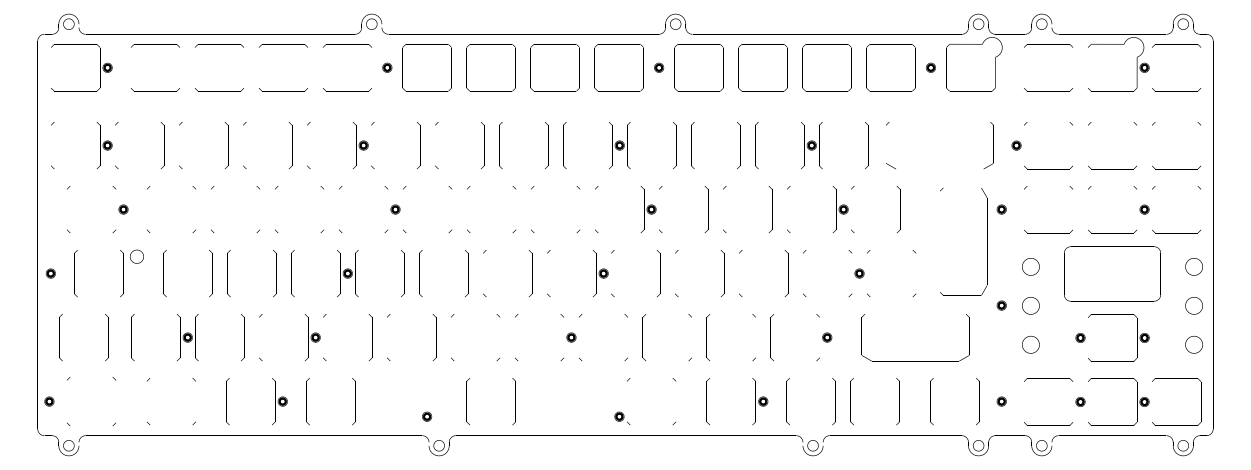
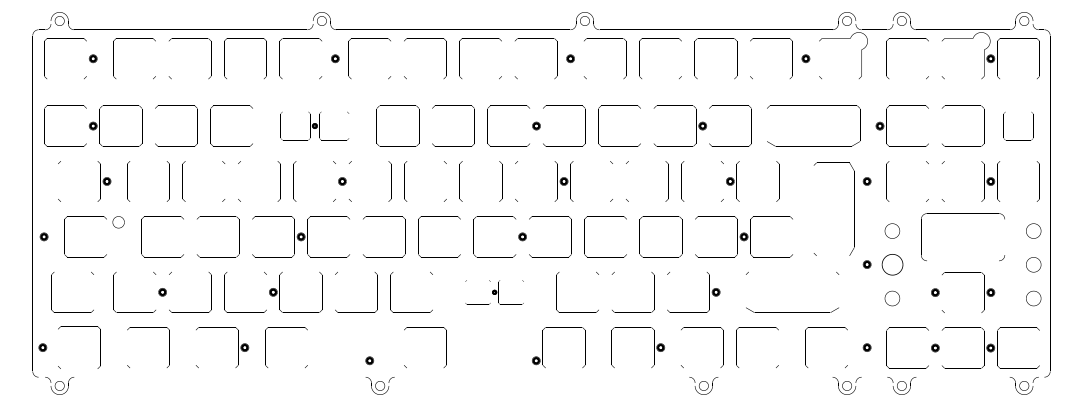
part: (363, 144) -> (314, 125), size x0.7
part: (1176, 144) -> (1018, 125), size x0.7
part: (1029, 305) -> (891, 264), size x1.4
part: (571, 337) -> (494, 292), size x0.6

